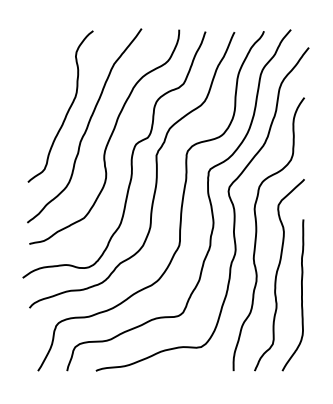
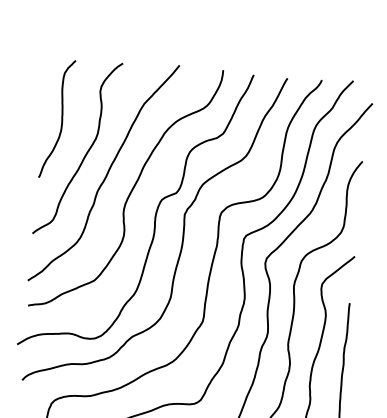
curve: (44, 82) -> (61, 118), added

